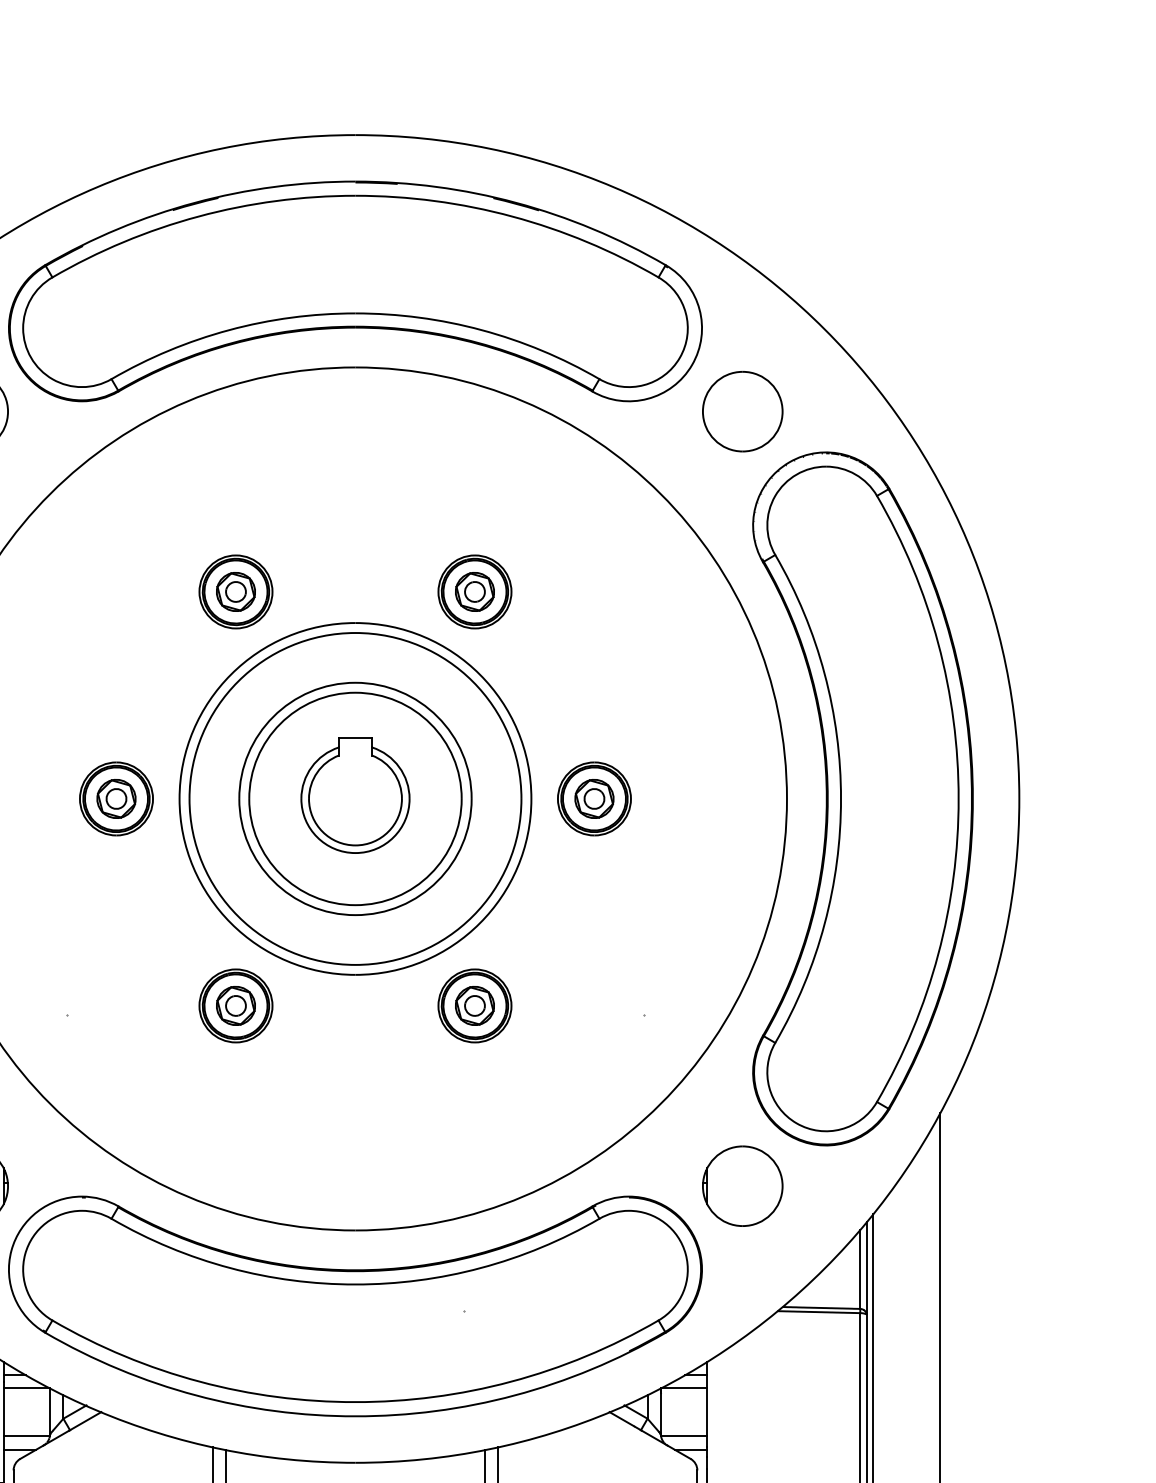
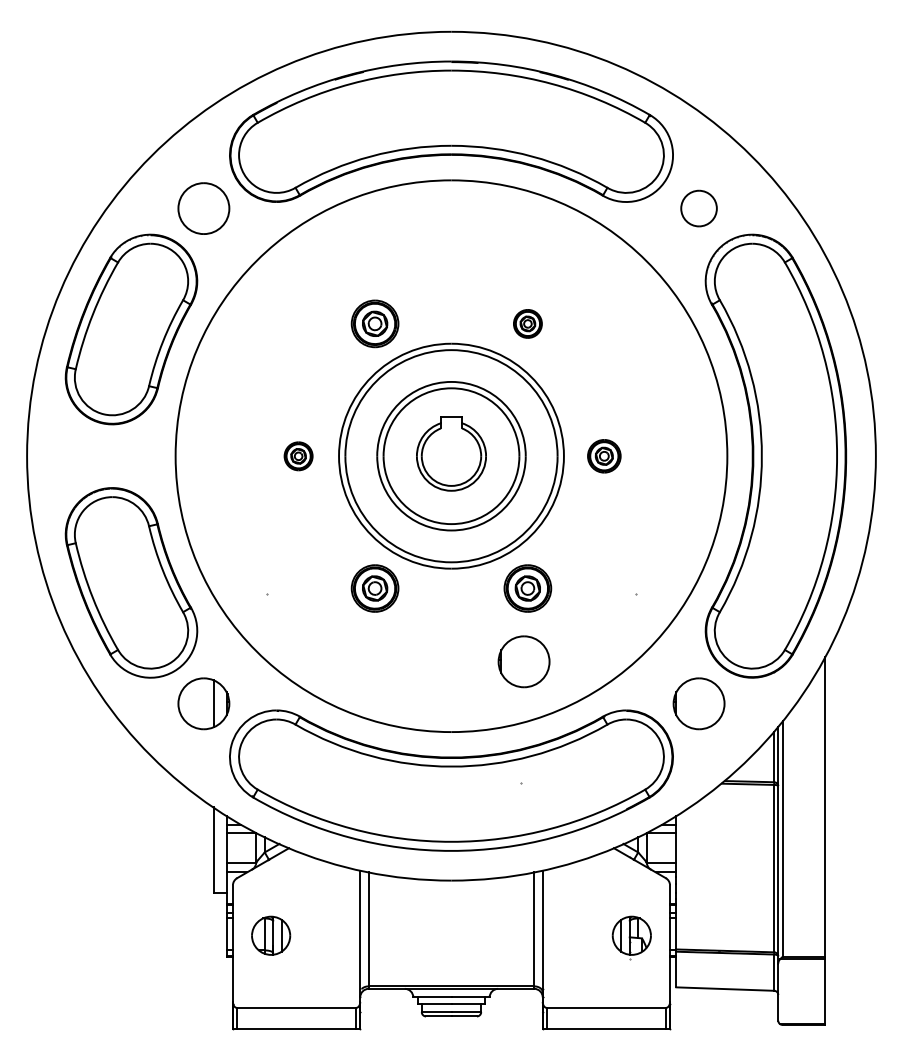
part: (741, 411) -> (698, 208), size x0.7
part: (474, 591) -> (527, 323), size x0.6
part: (116, 799) -> (298, 456), size x0.6
part: (594, 799) -> (604, 456), size x0.7
part: (468, 1120) -> (523, 661), added

